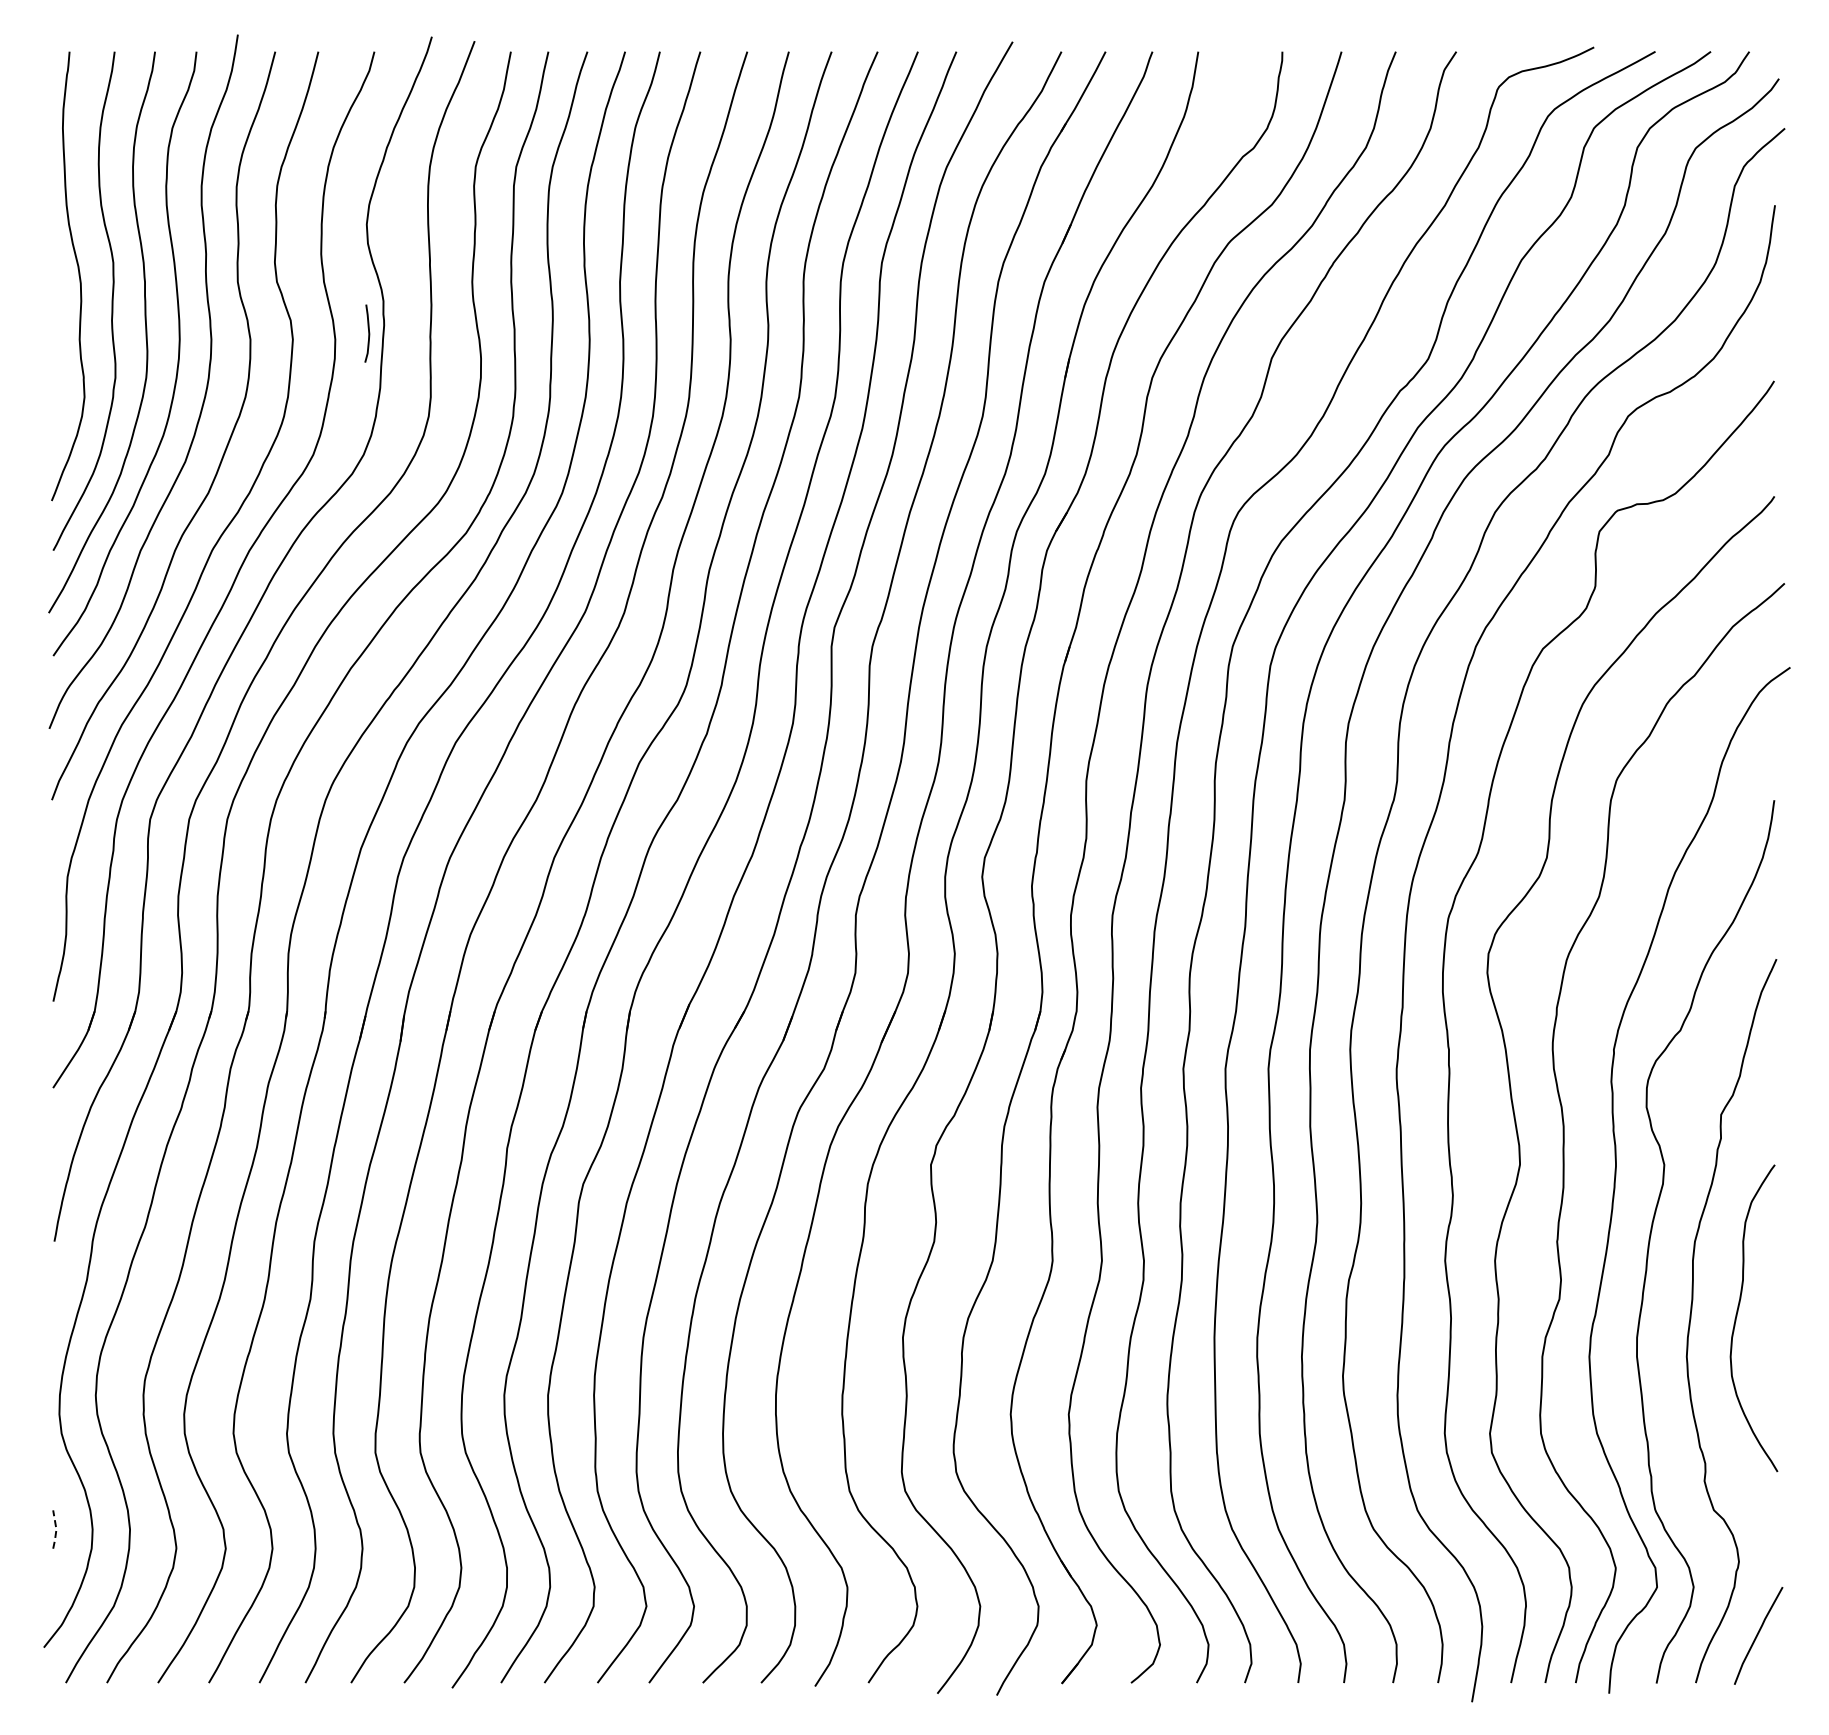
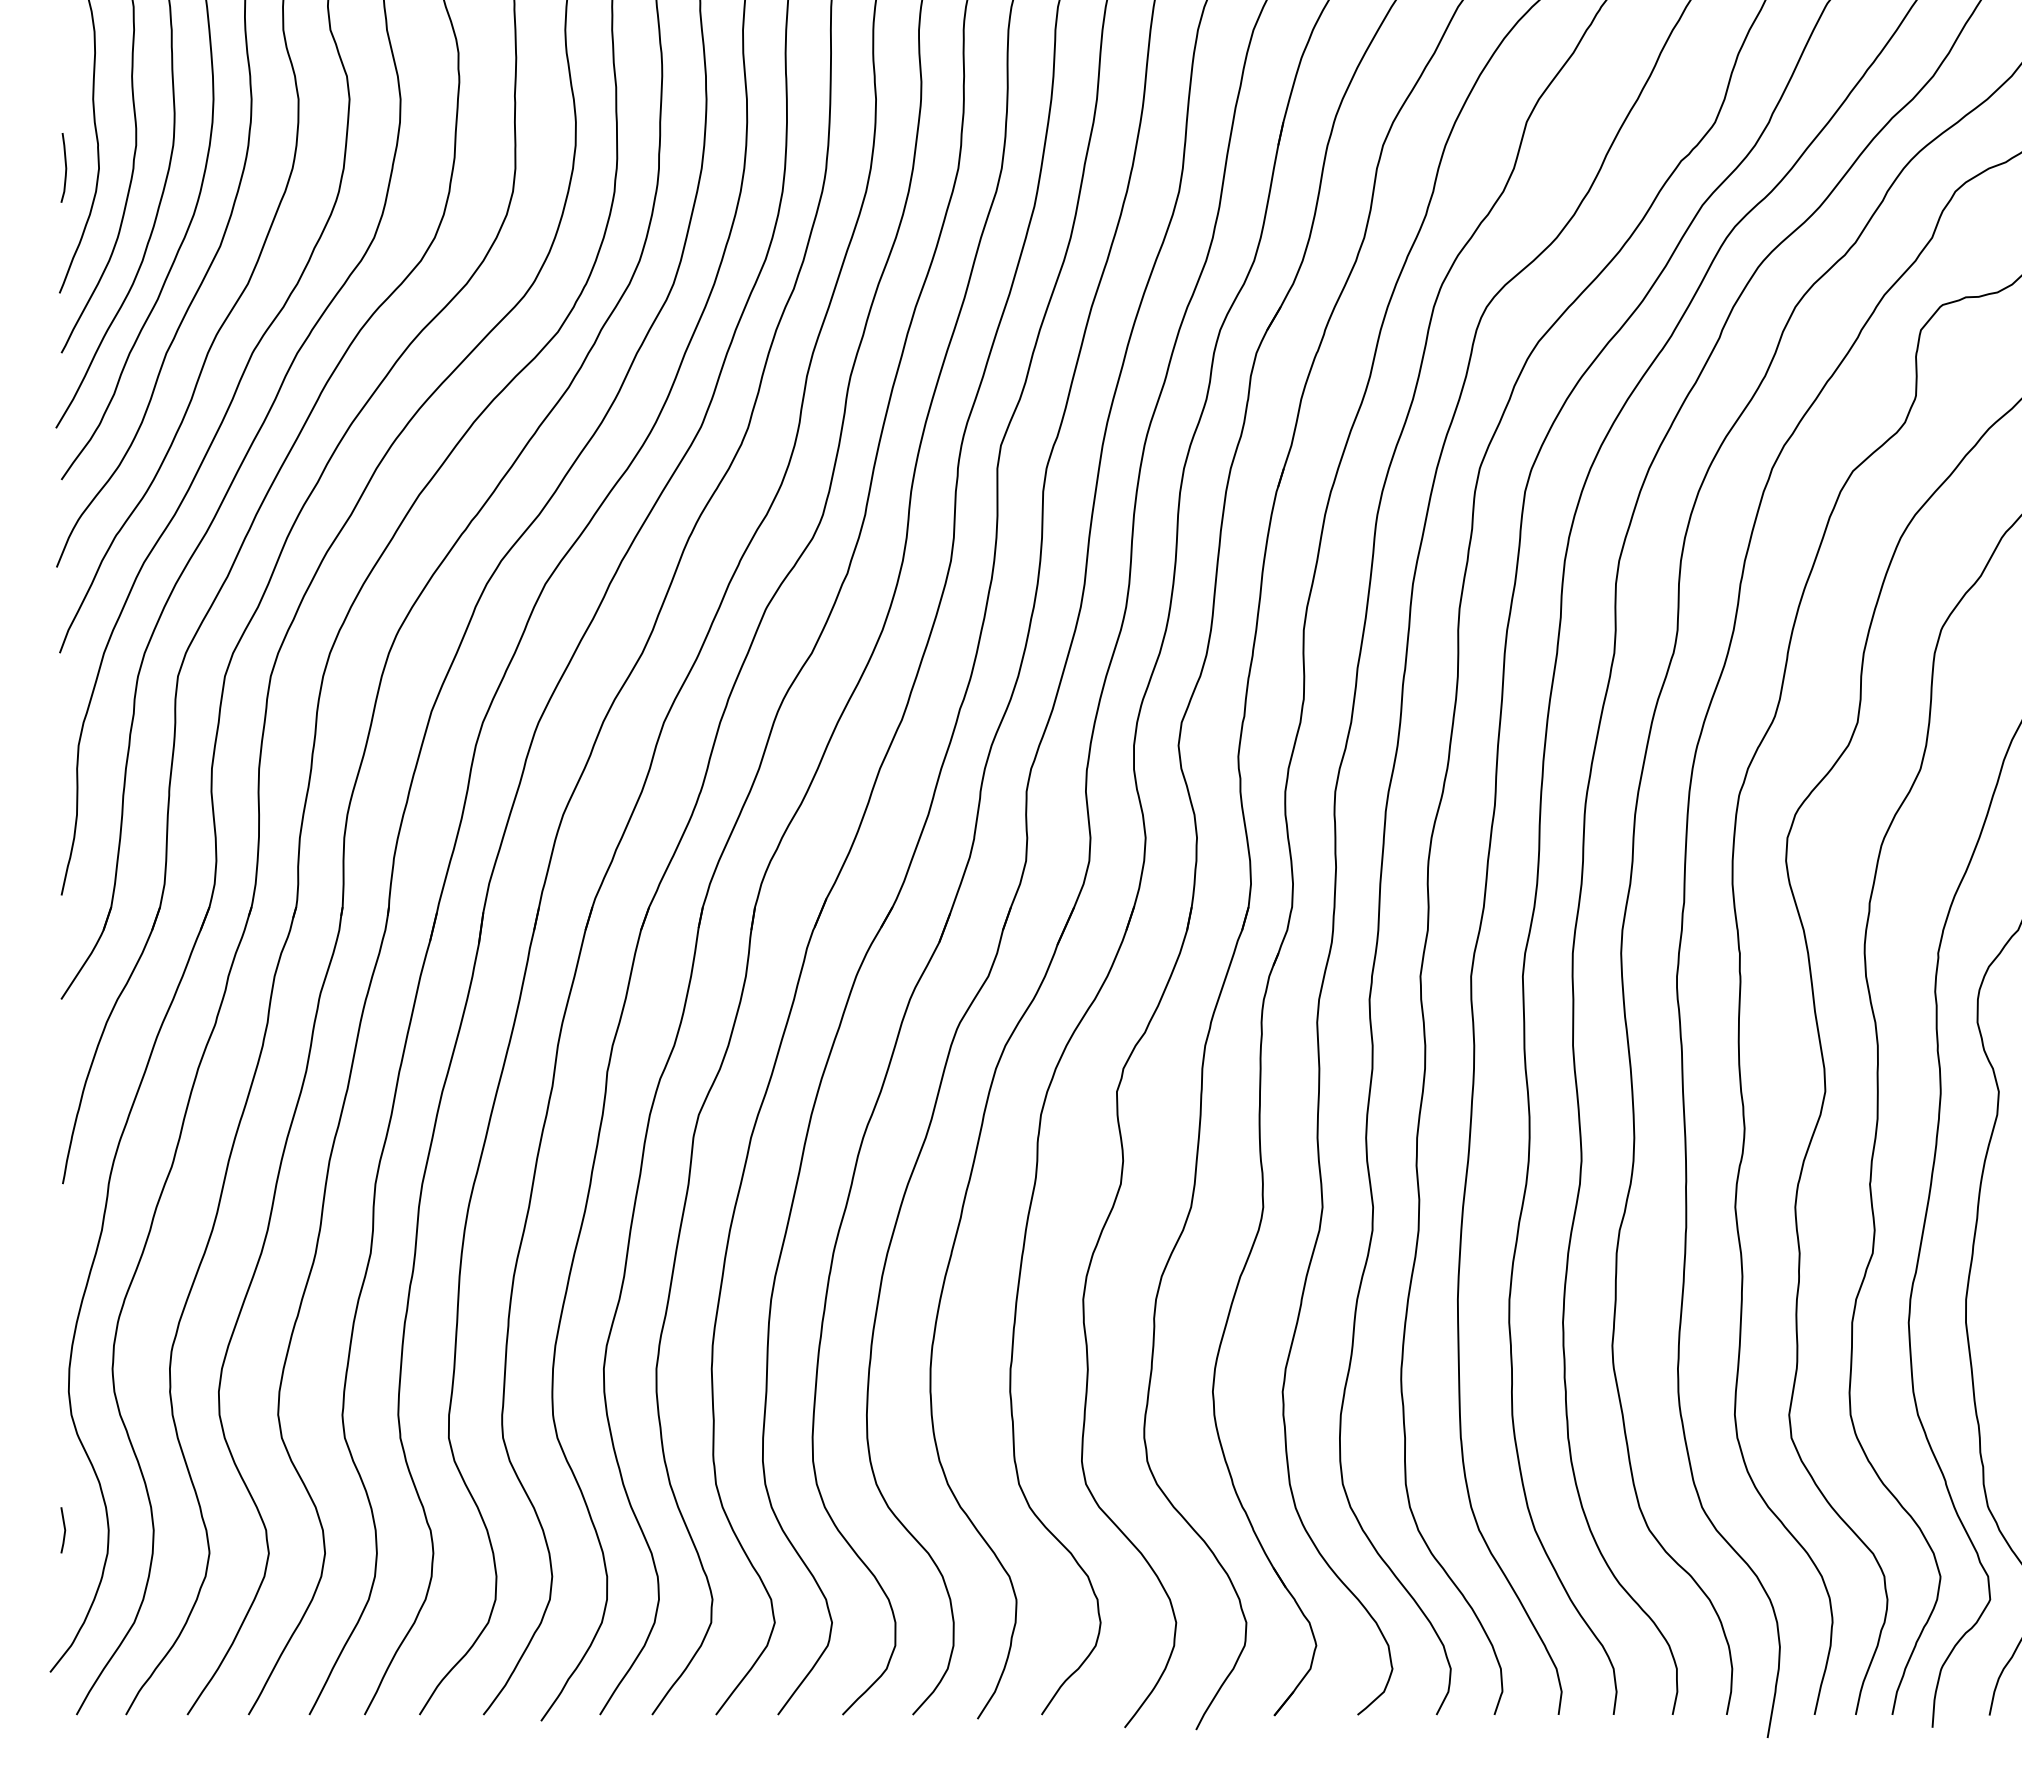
curve: (368, 333) -> (65, 167), moved
line: (56, 1529) -> (65, 1530), dashed -> solid

